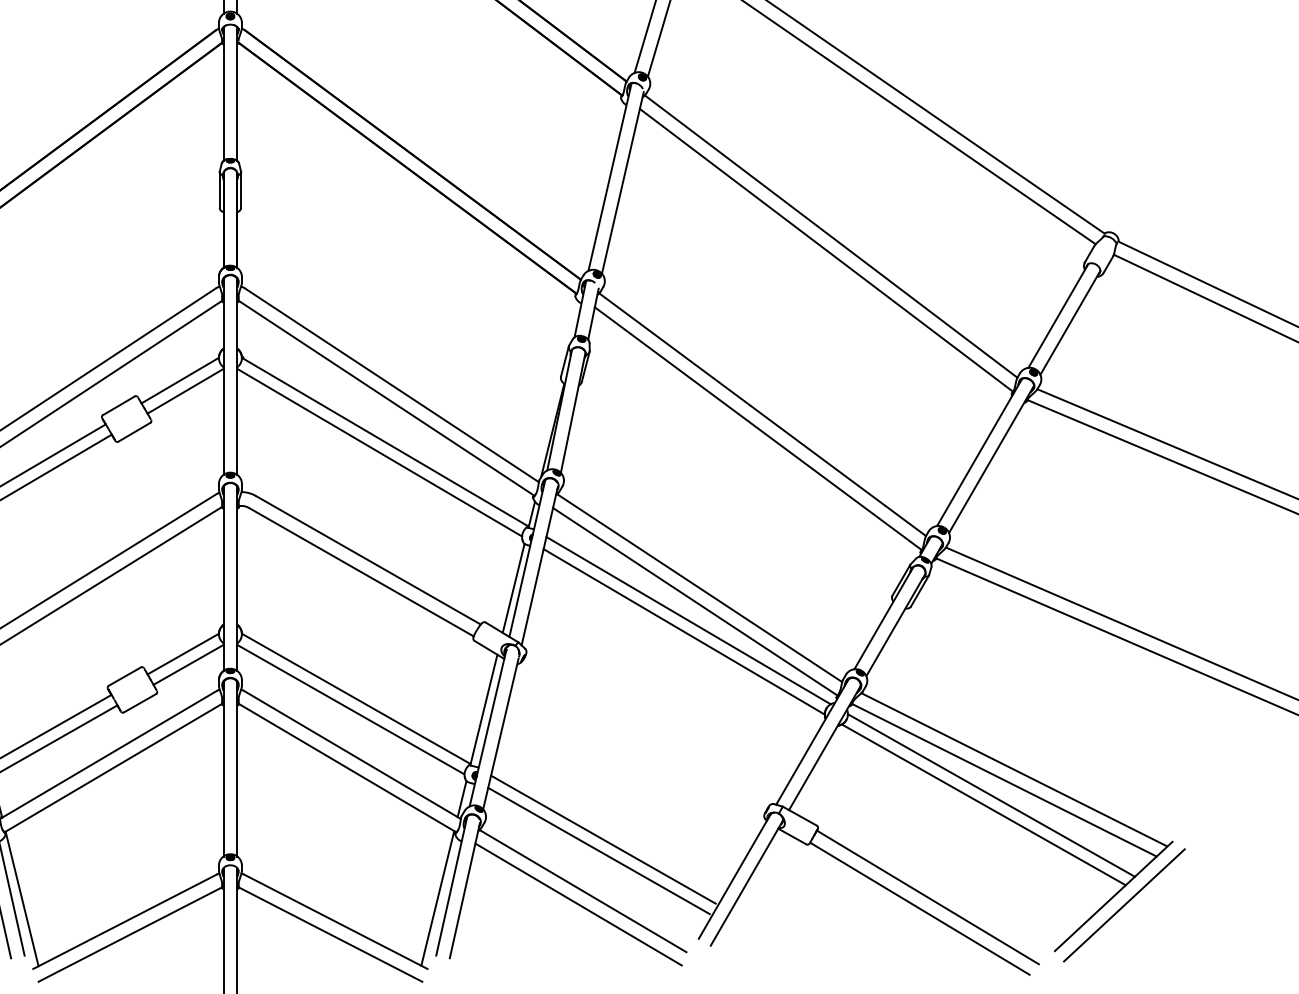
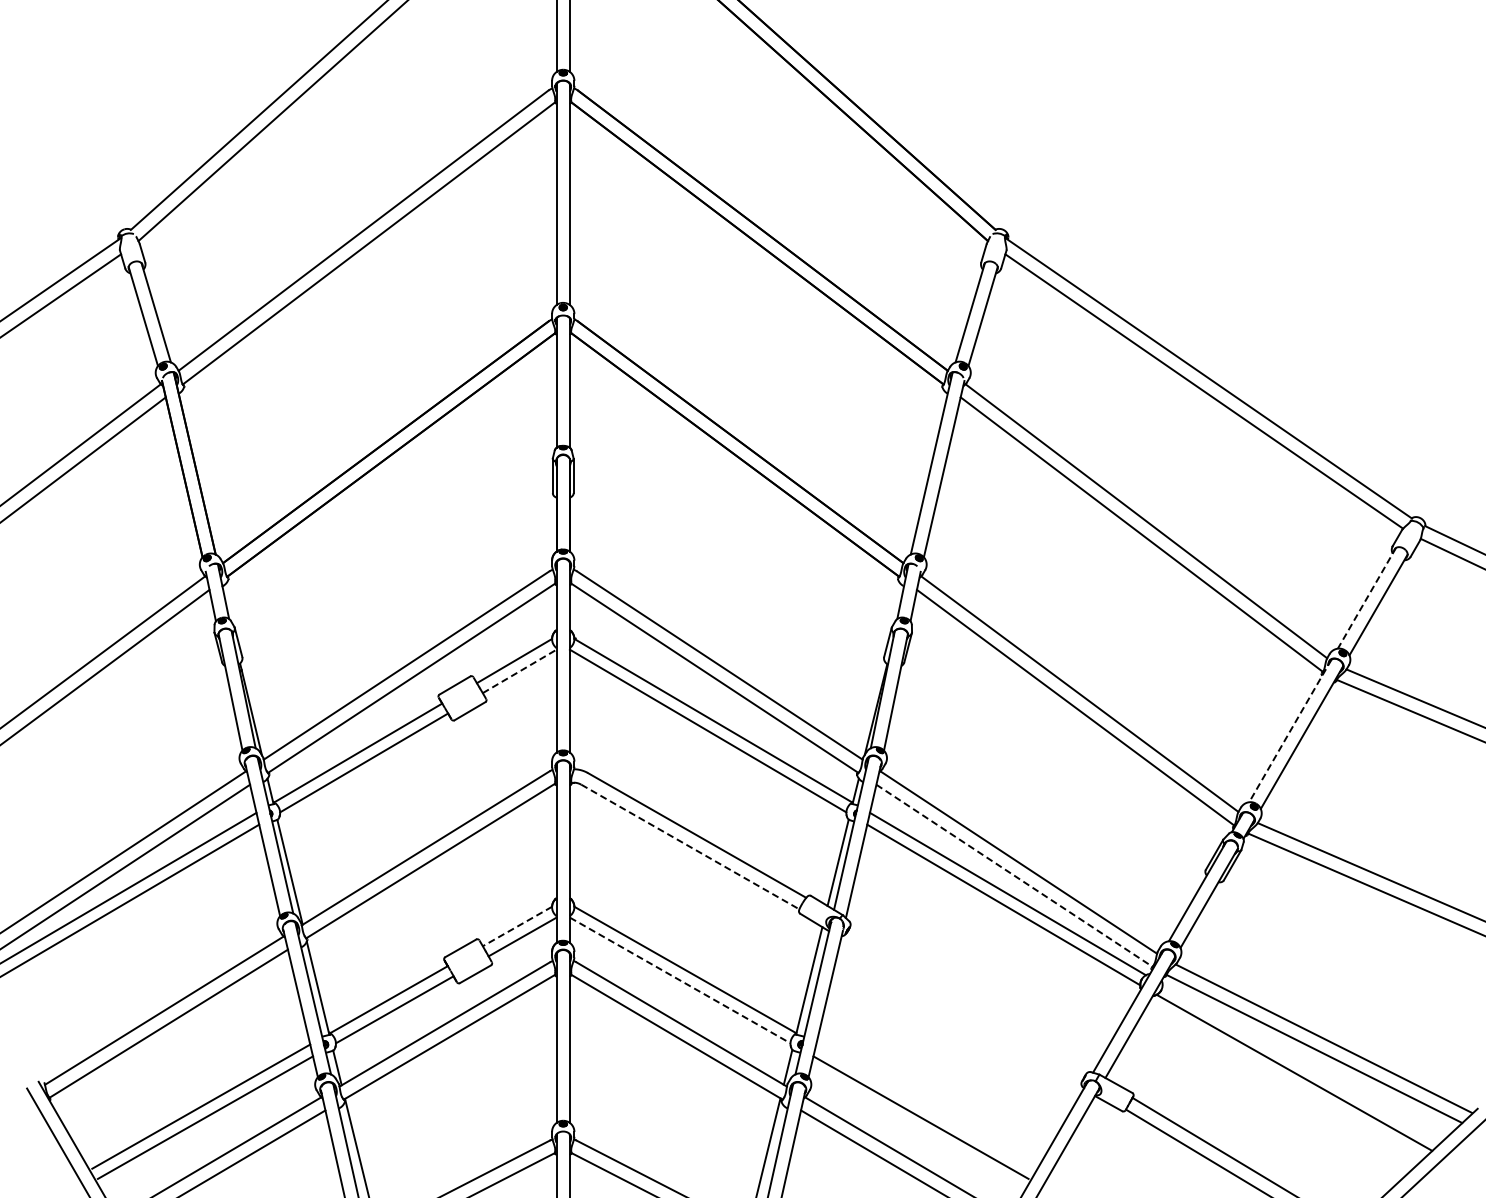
line: (1057, 316) -> (1366, 598), solid -> dashed
line: (185, 391) -> (519, 671), solid -> dashed
line: (979, 453) -> (1290, 731), solid -> dashed
line: (361, 572) -> (690, 847), solid -> dashed
line: (695, 602) -> (1014, 876), solid -> dashed
line: (183, 654) -> (517, 926), solid -> dashed
line: (351, 709) -> (680, 980), solid -> dashed
line: (990, 795) -> (1301, 1063), removed
line: (603, 839) -> (925, 1106), removed

